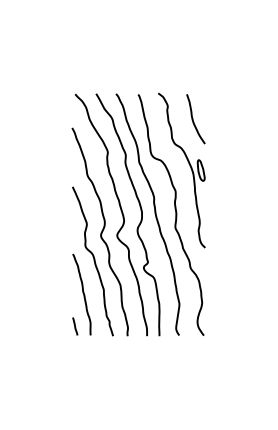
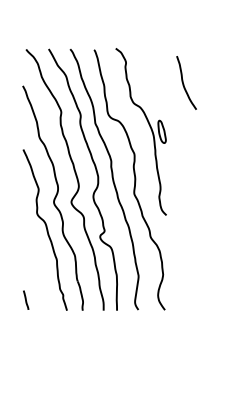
curve: (193, 119) -> (184, 83), moved
curve: (82, 293) -> (33, 264), removed

